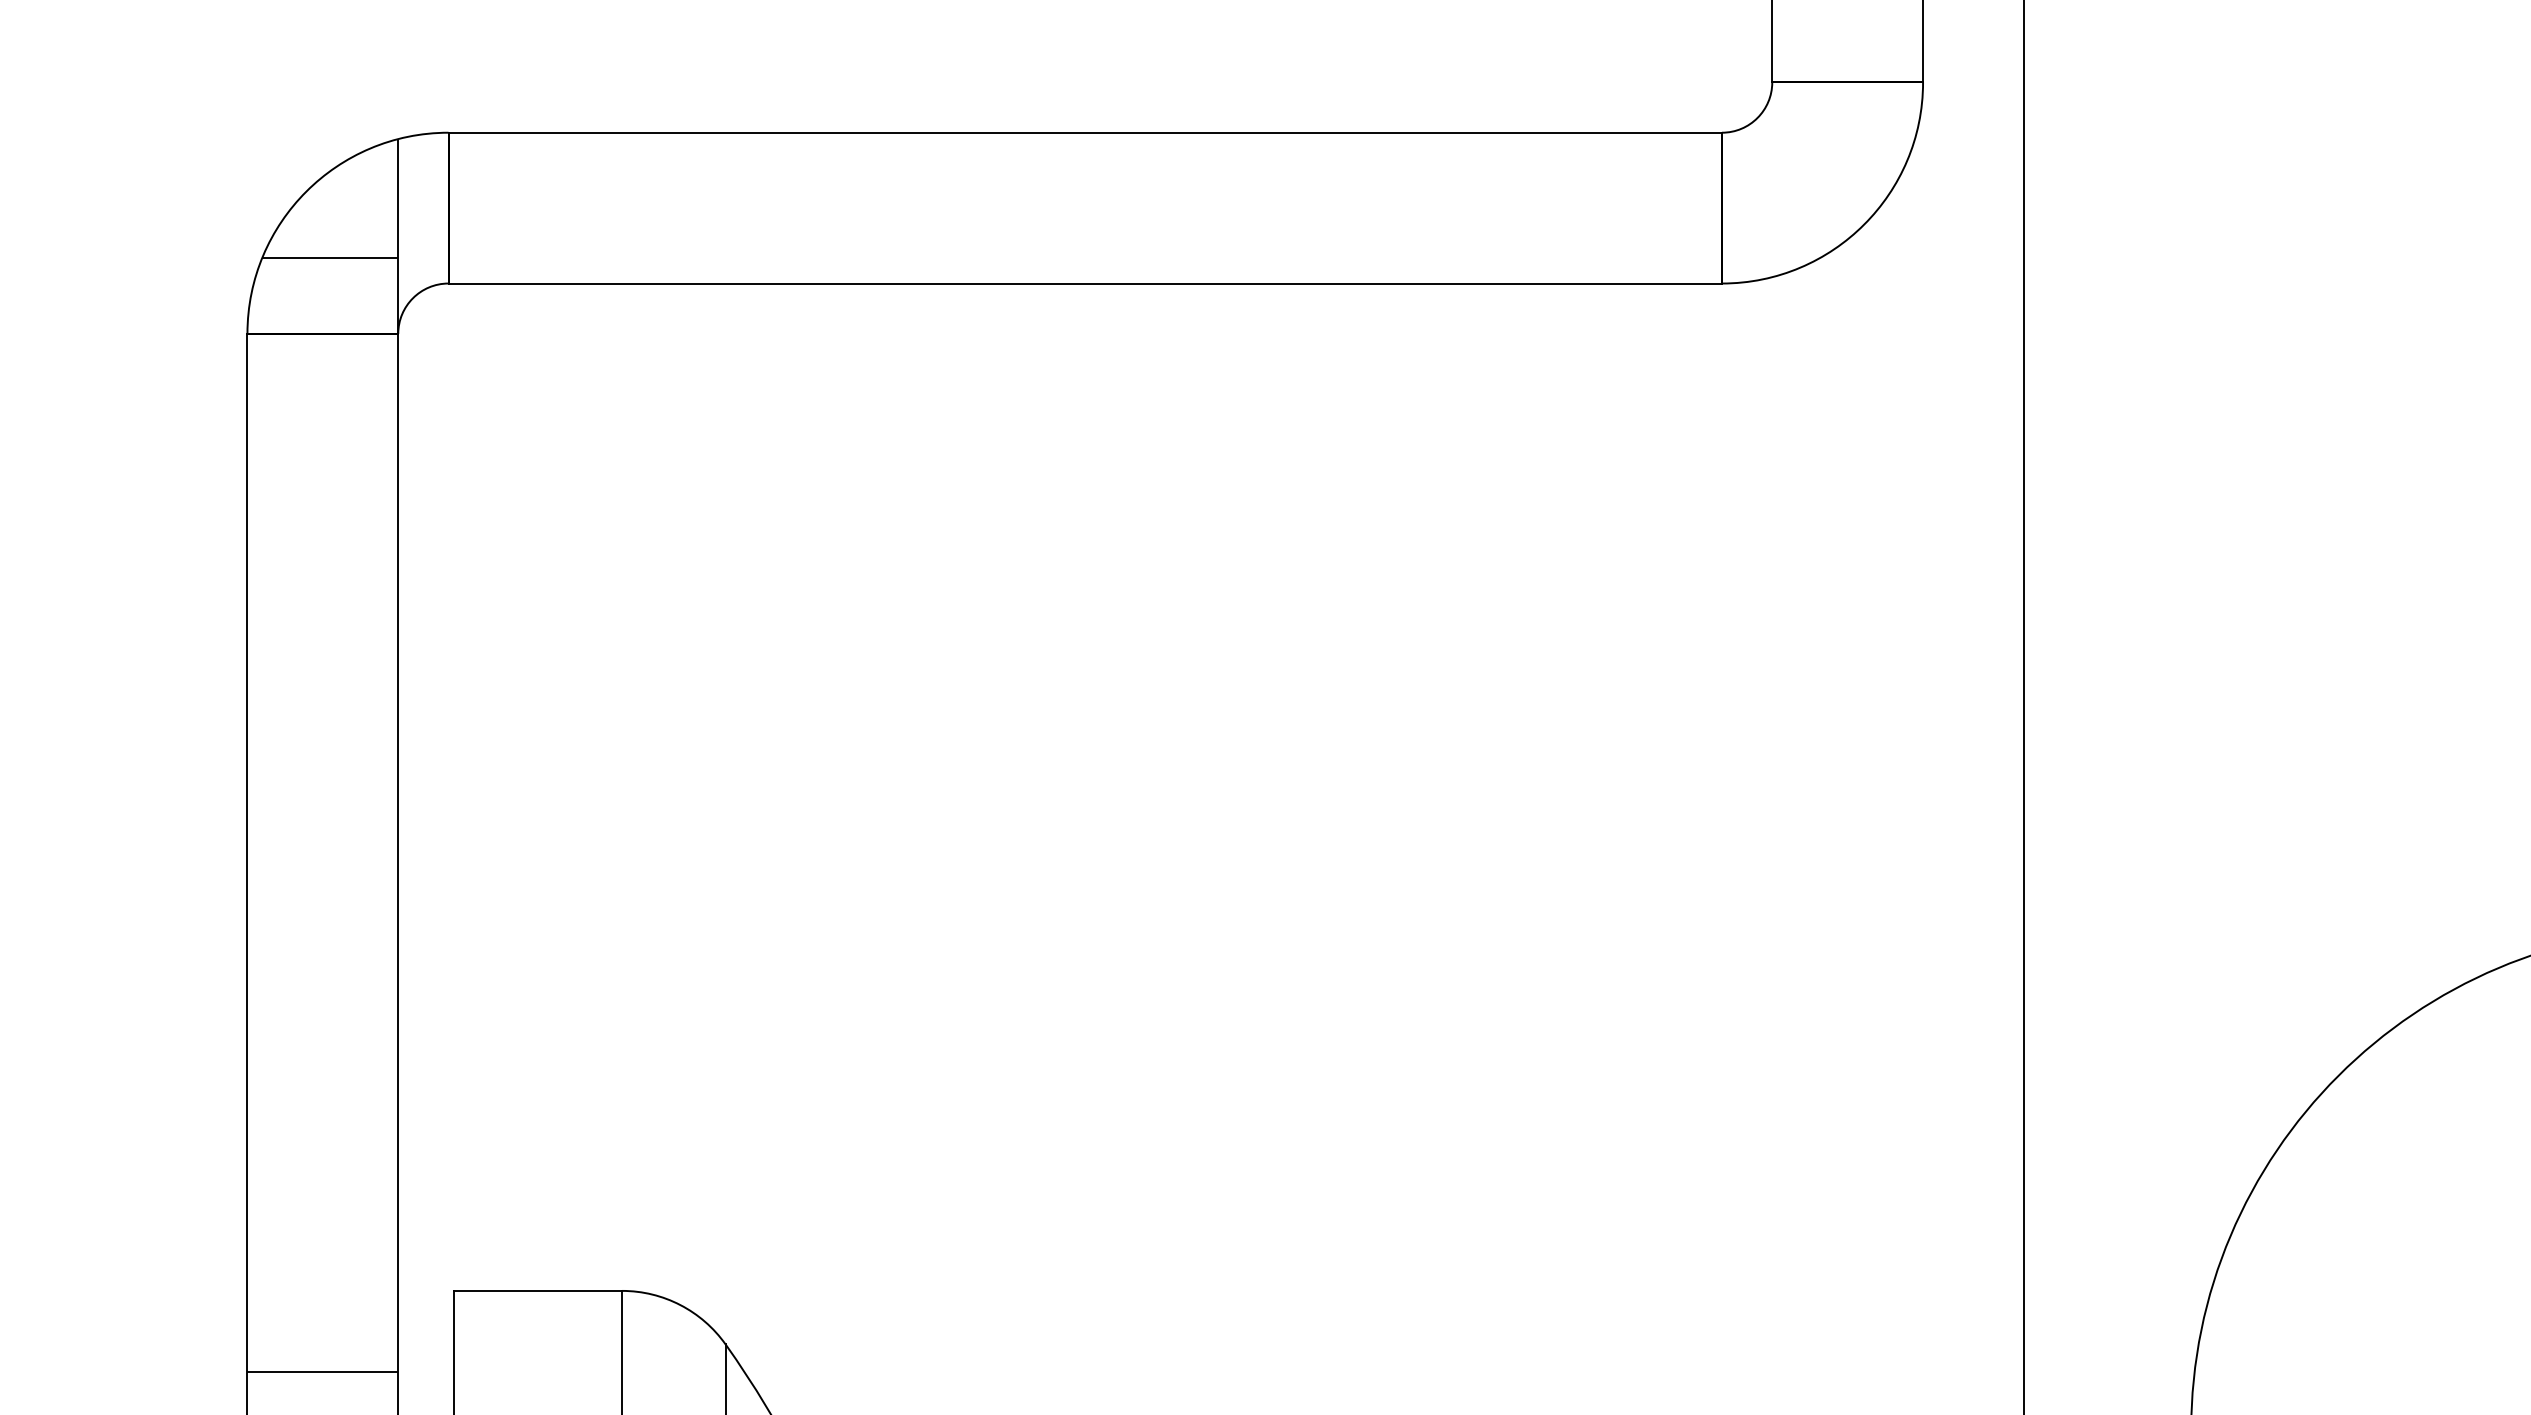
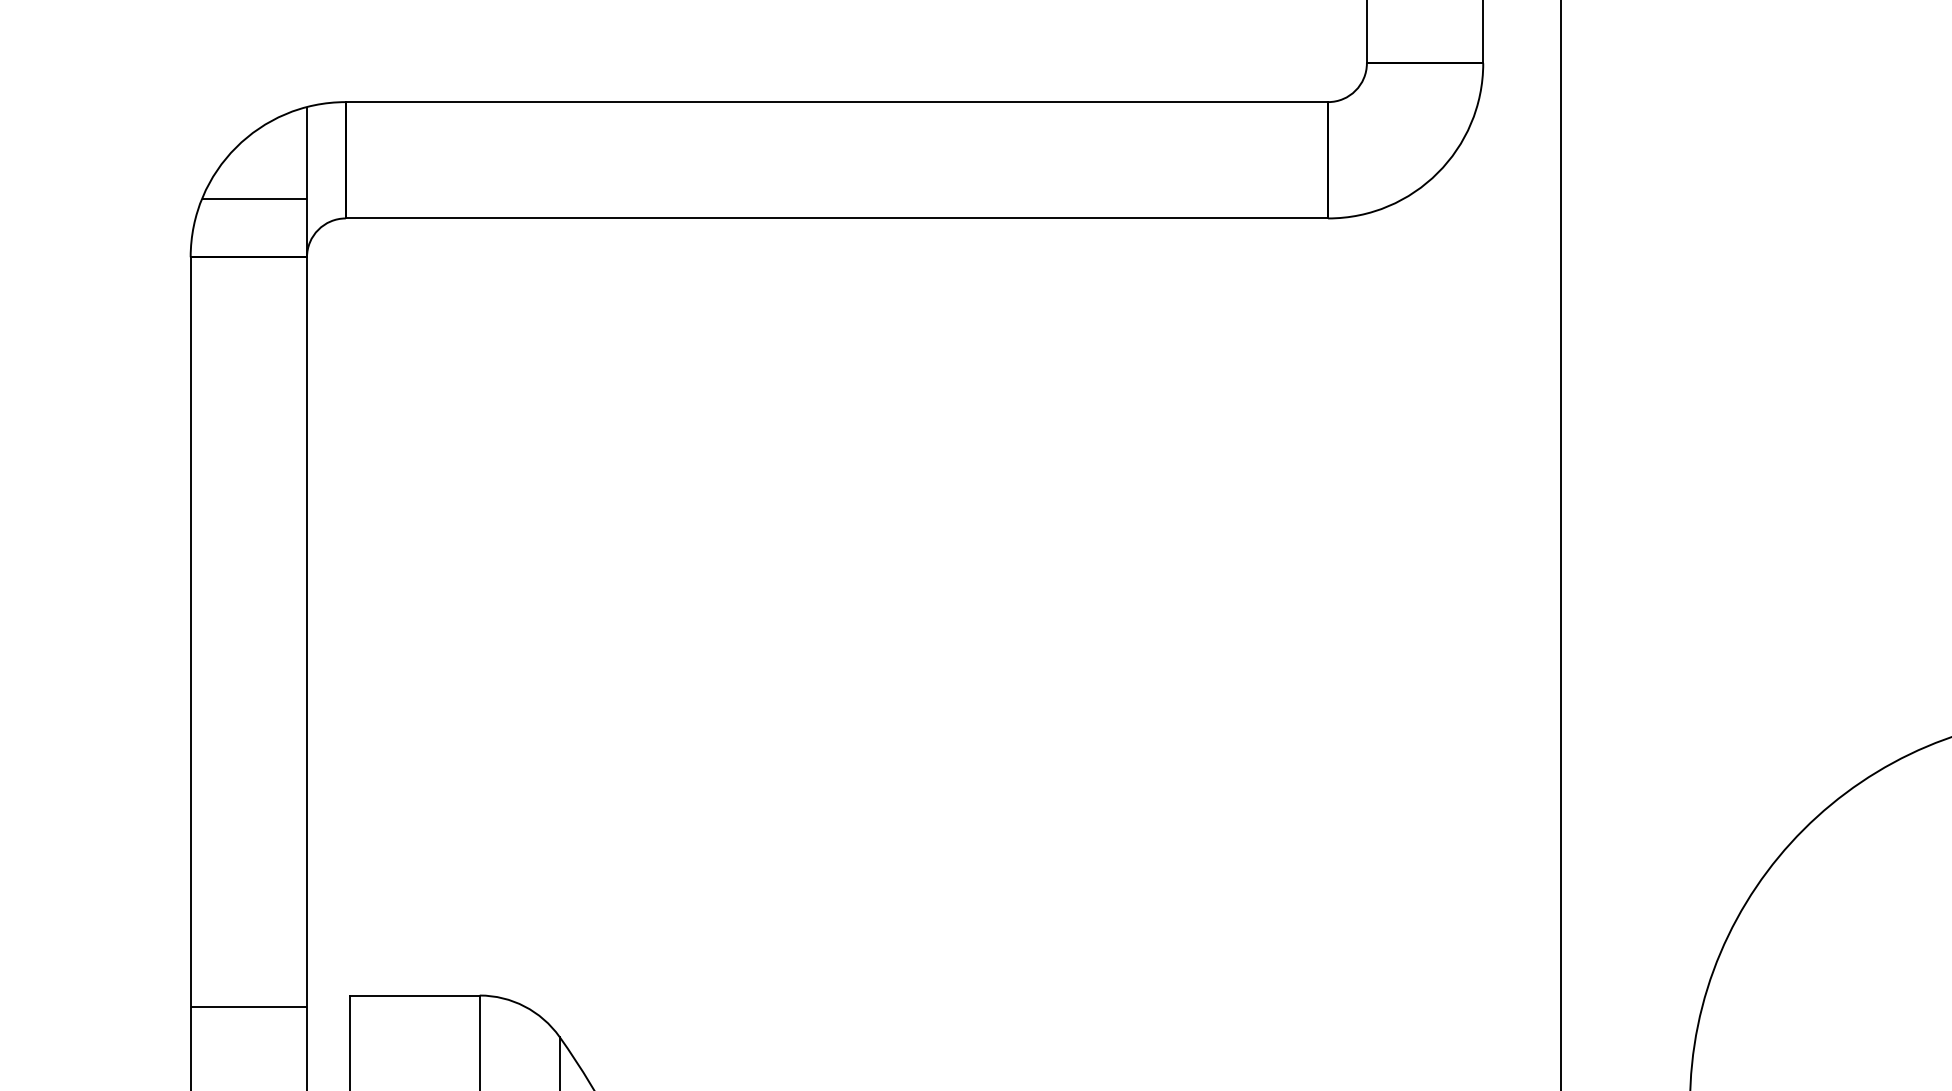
line: (322, 1371) -> (248, 1006), moved

